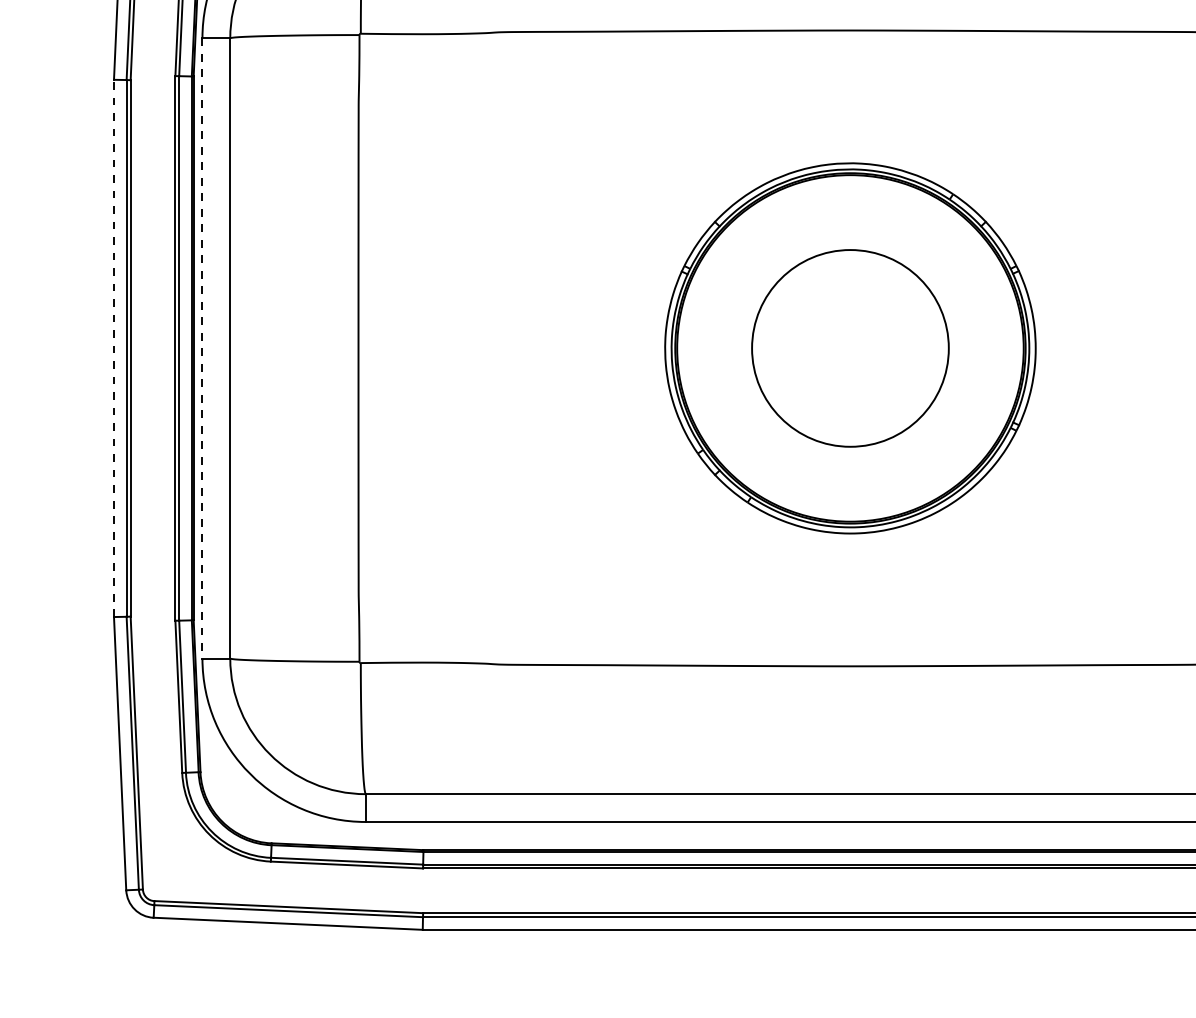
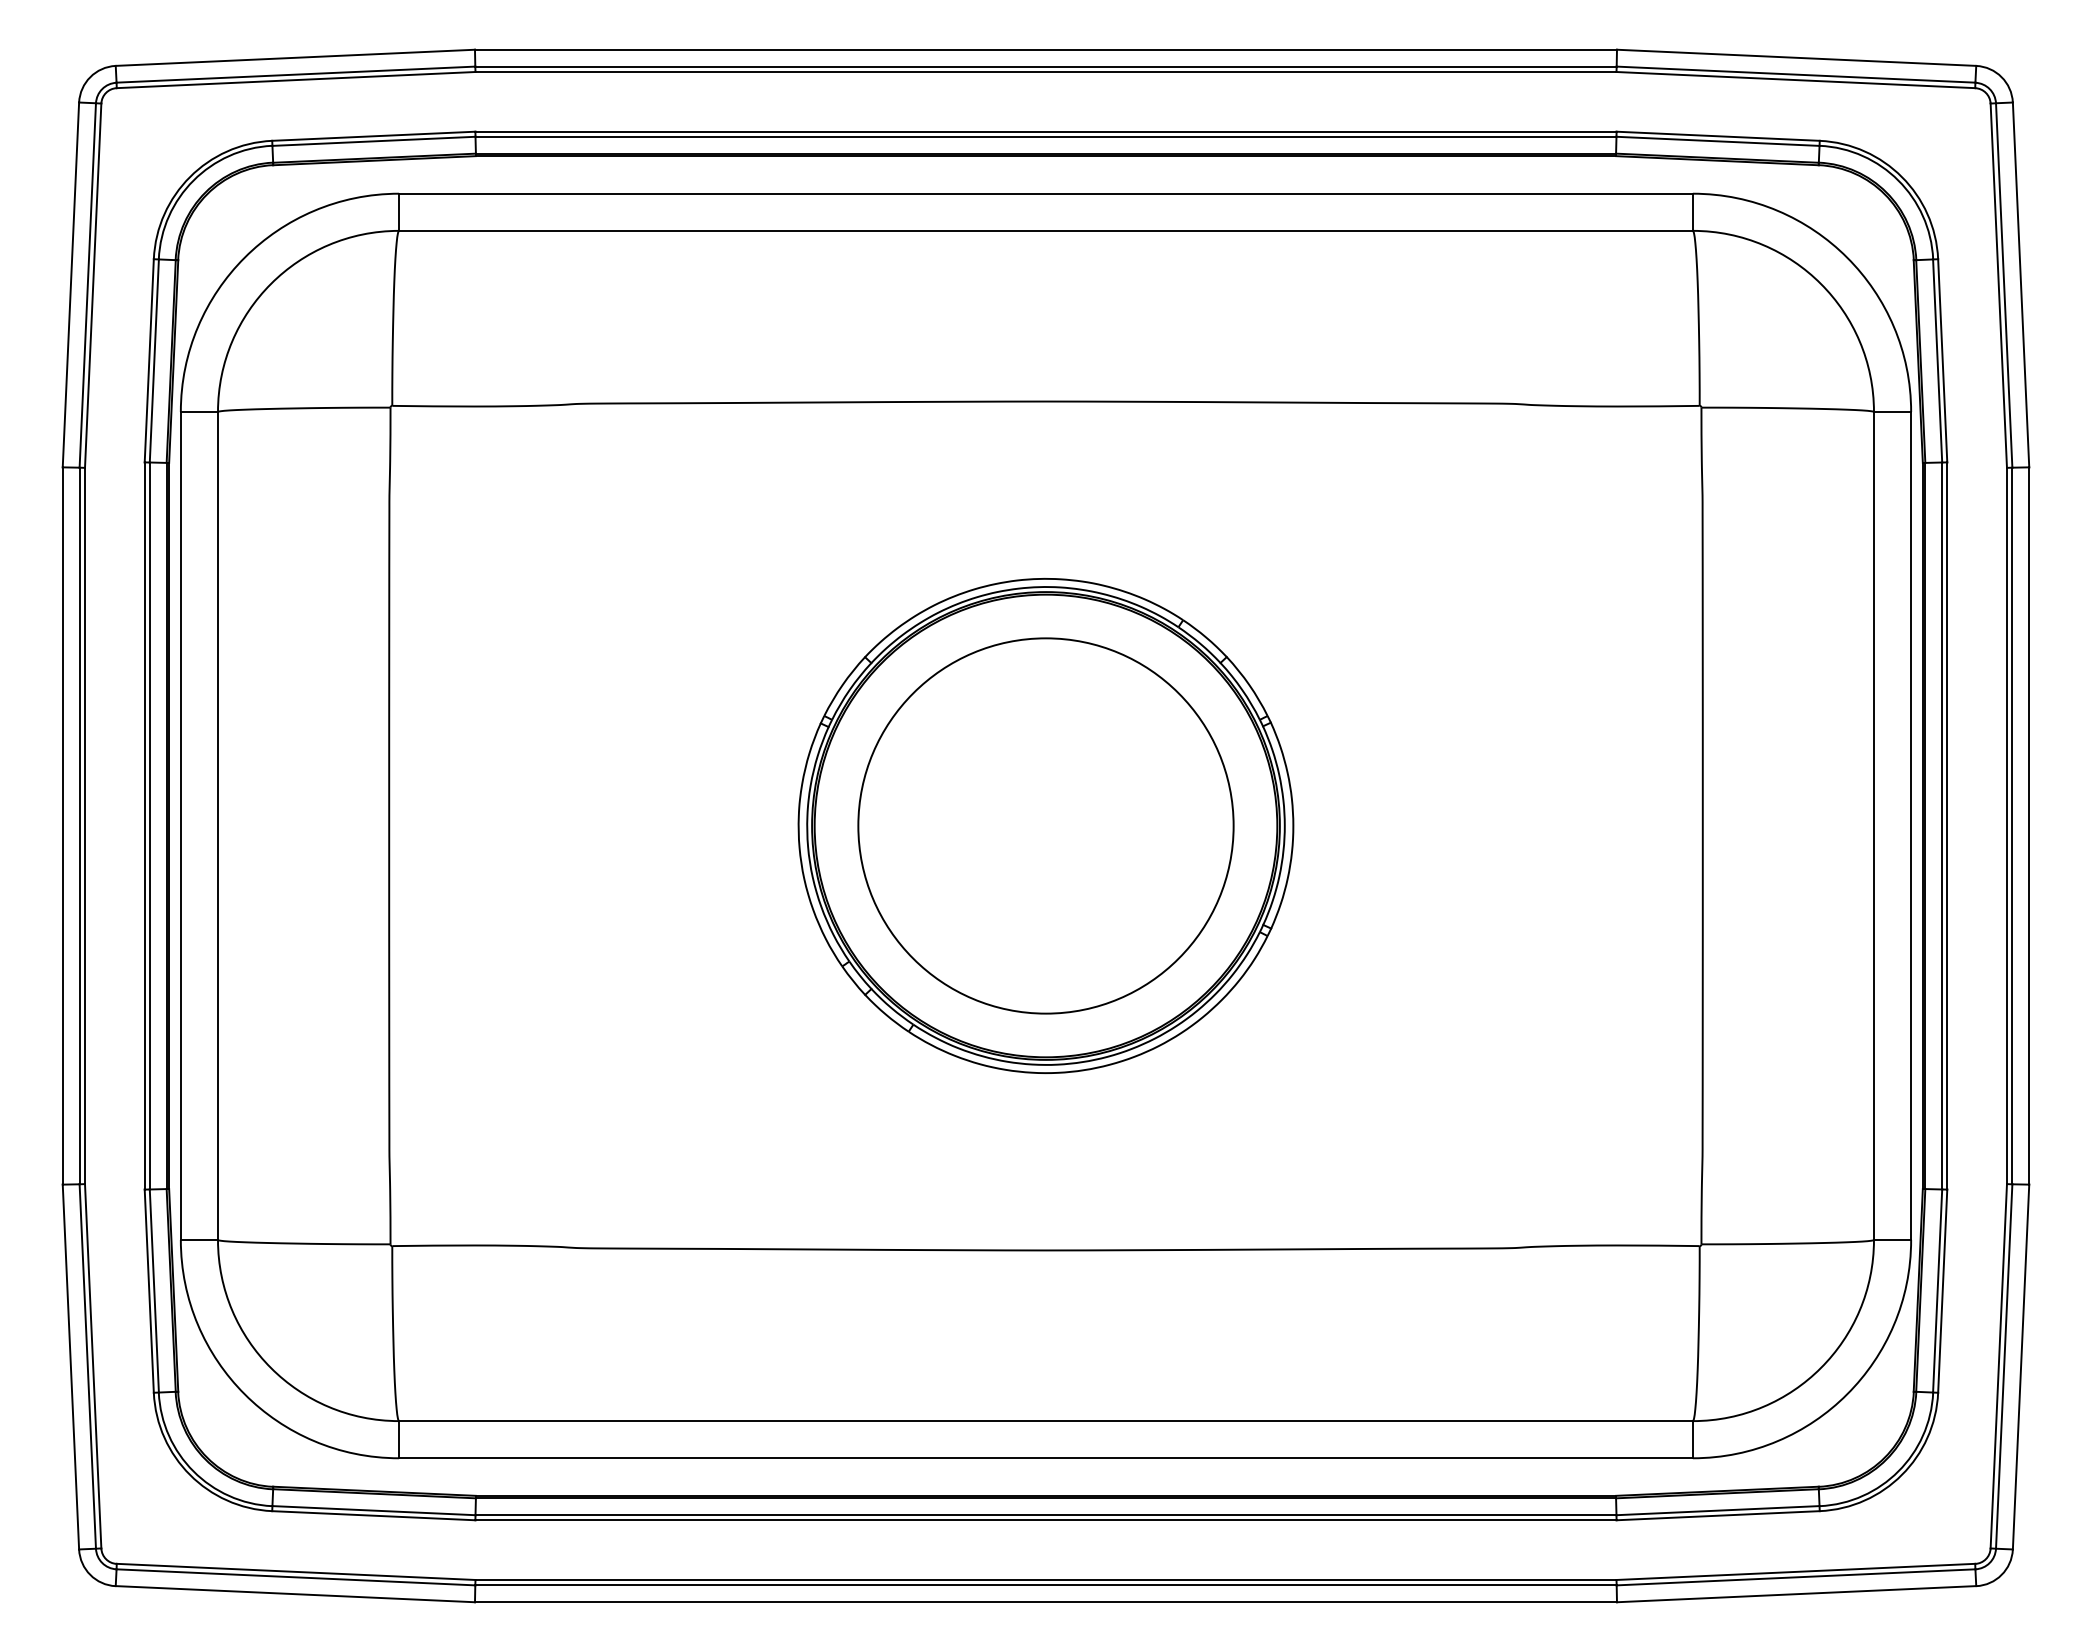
line: (113, 348) -> (62, 825), dashed -> solid
line: (202, 348) -> (180, 825), dashed -> solid
circle: (850, 348) -> (1045, 825), size x1.43

